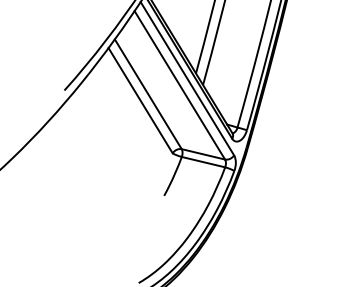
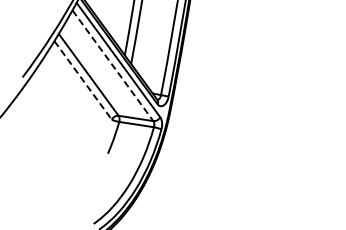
line: (179, 84) -> (112, 65), solid -> dashed
line: (141, 100) -> (83, 80), solid -> dashed

